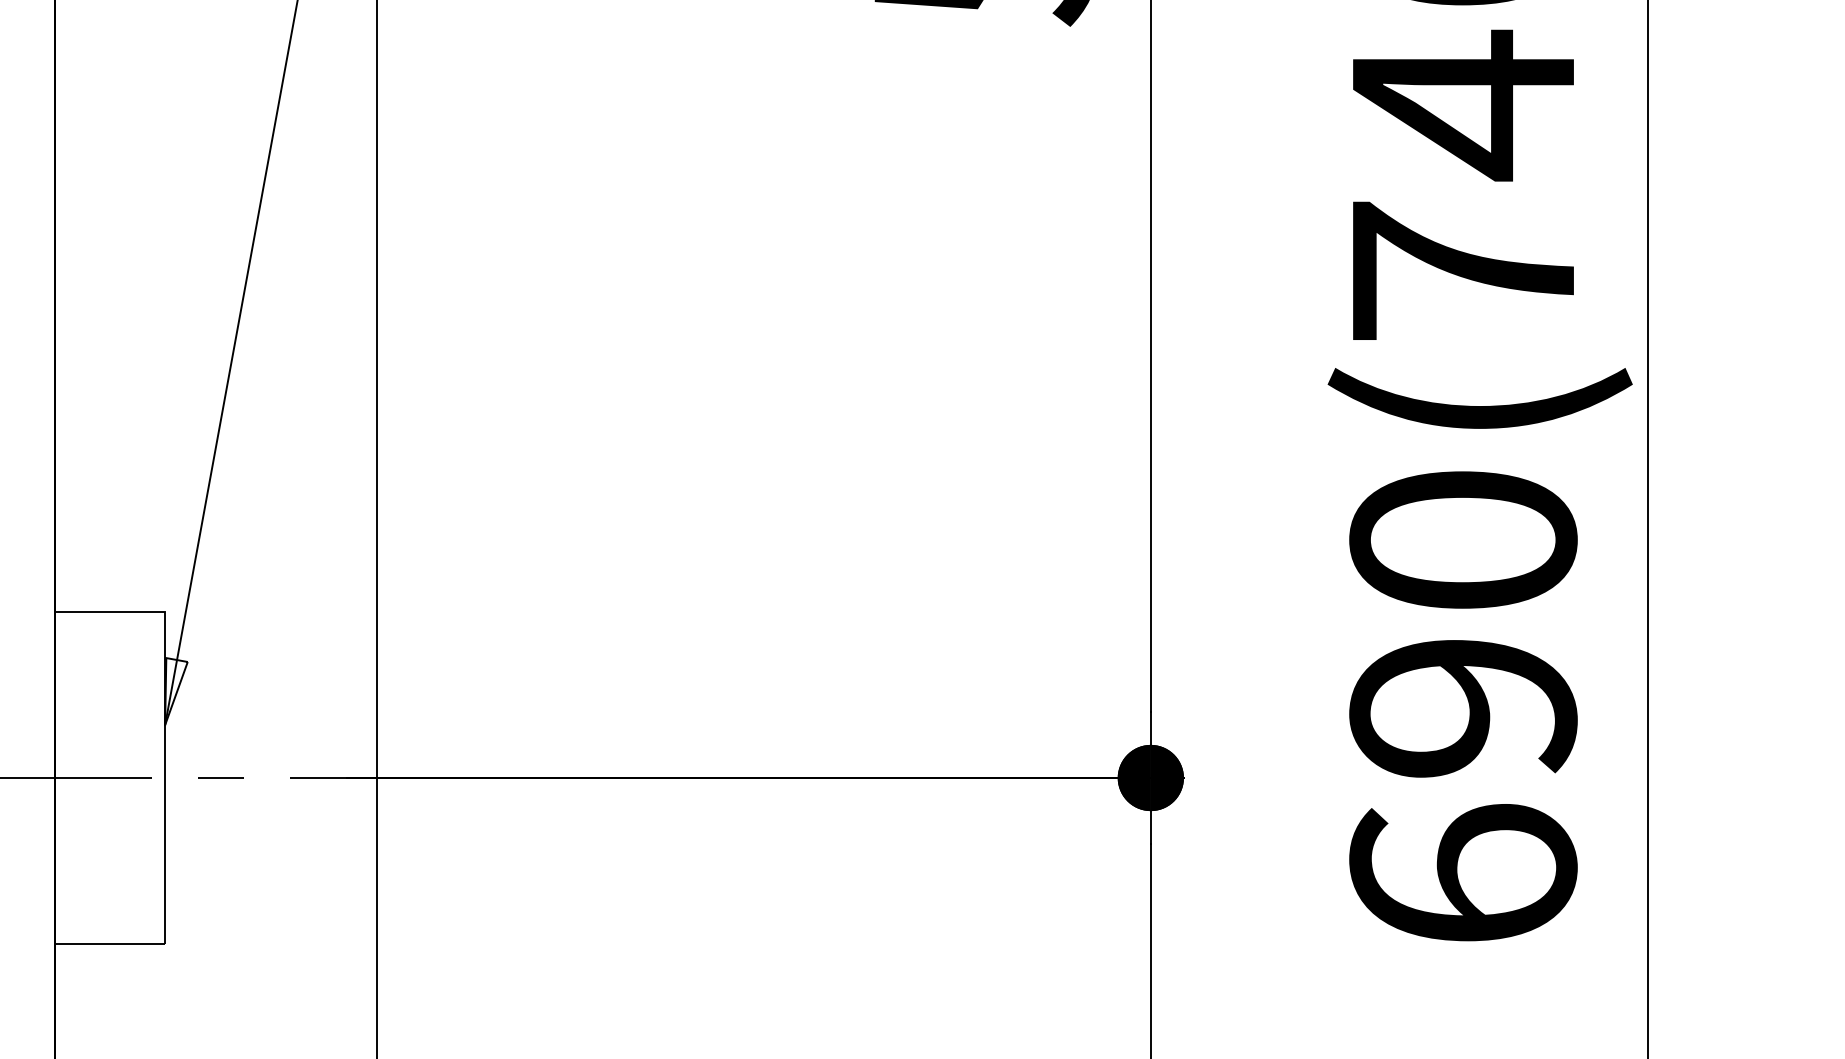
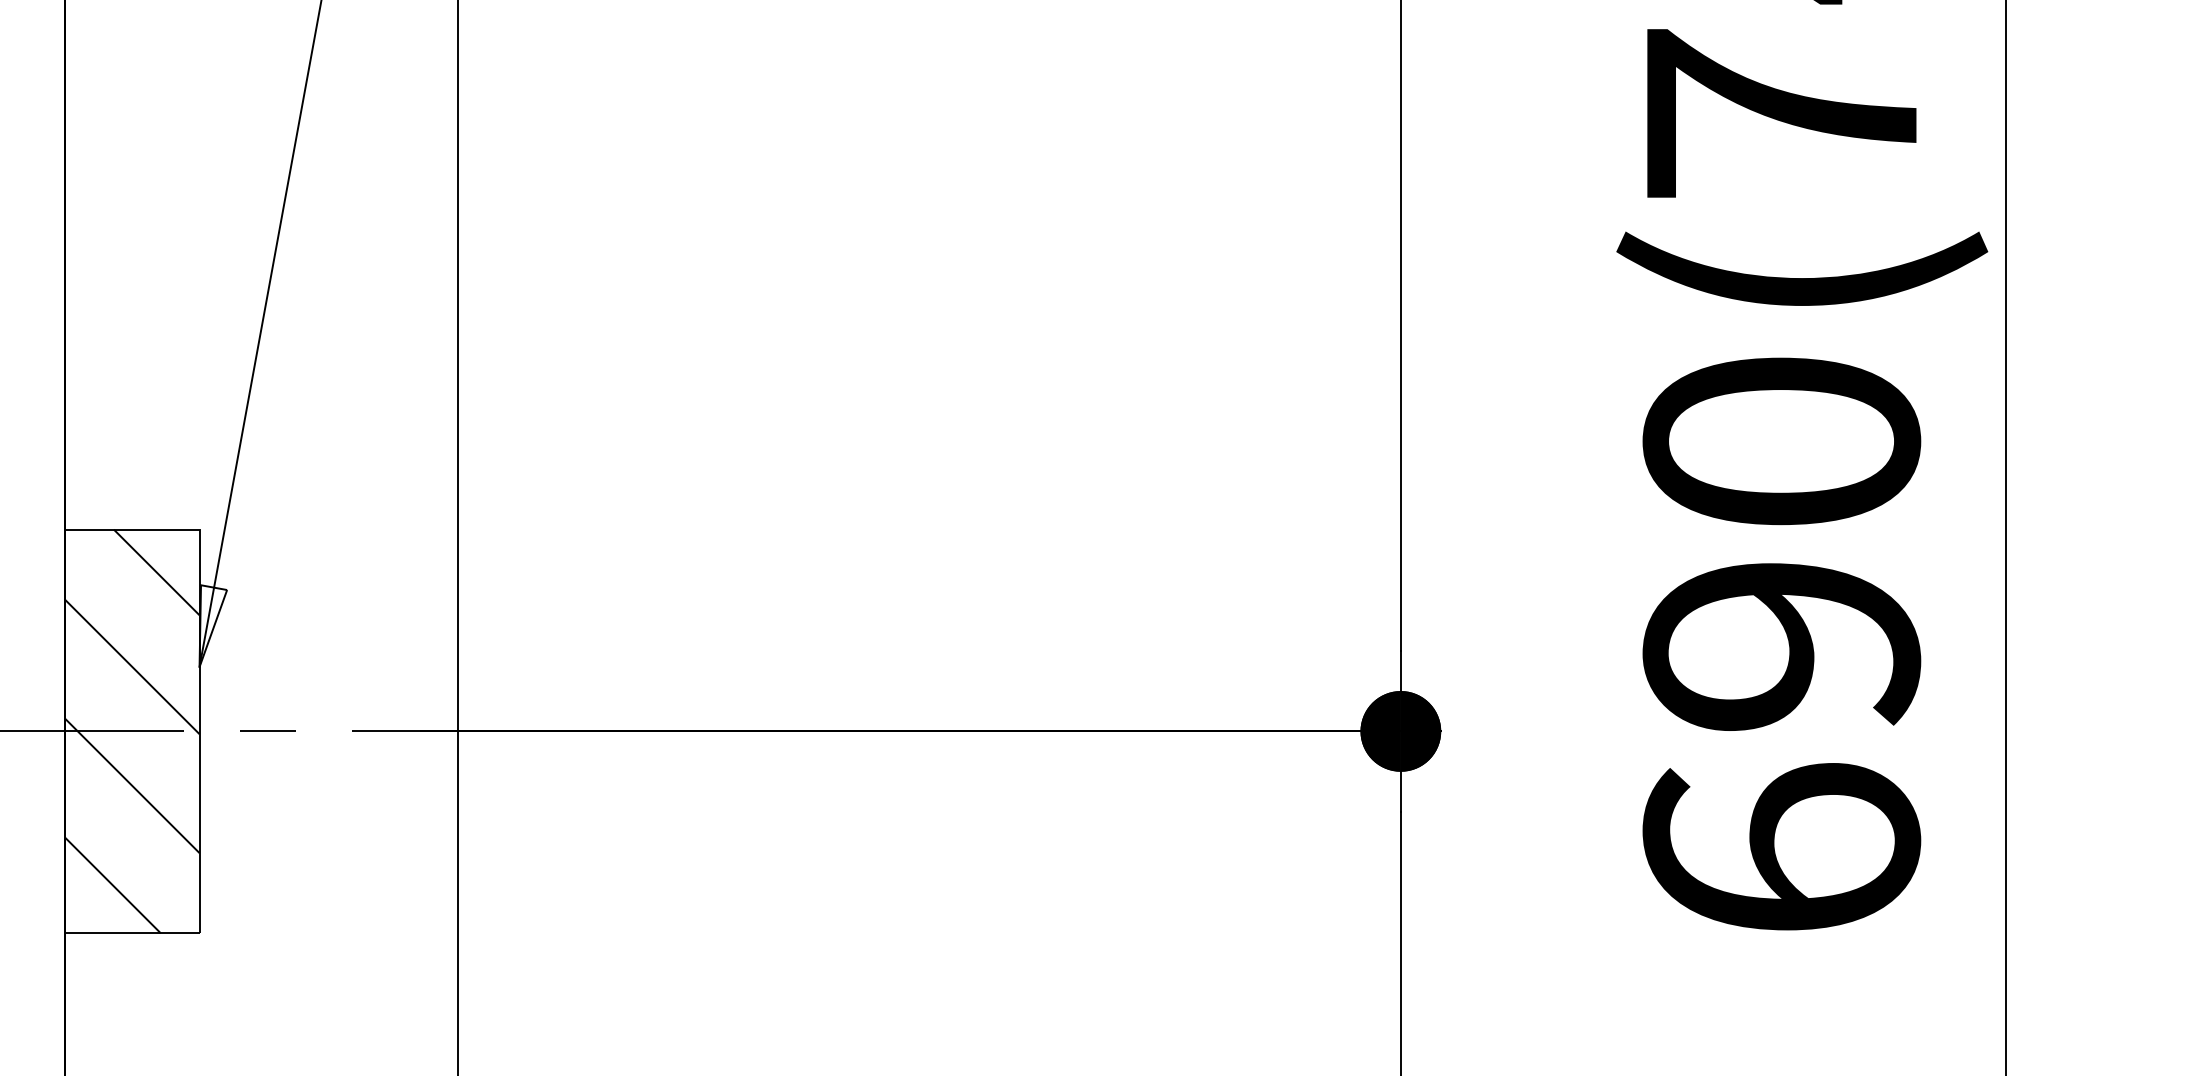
hatch: (109, 777) -> (131, 730), added

